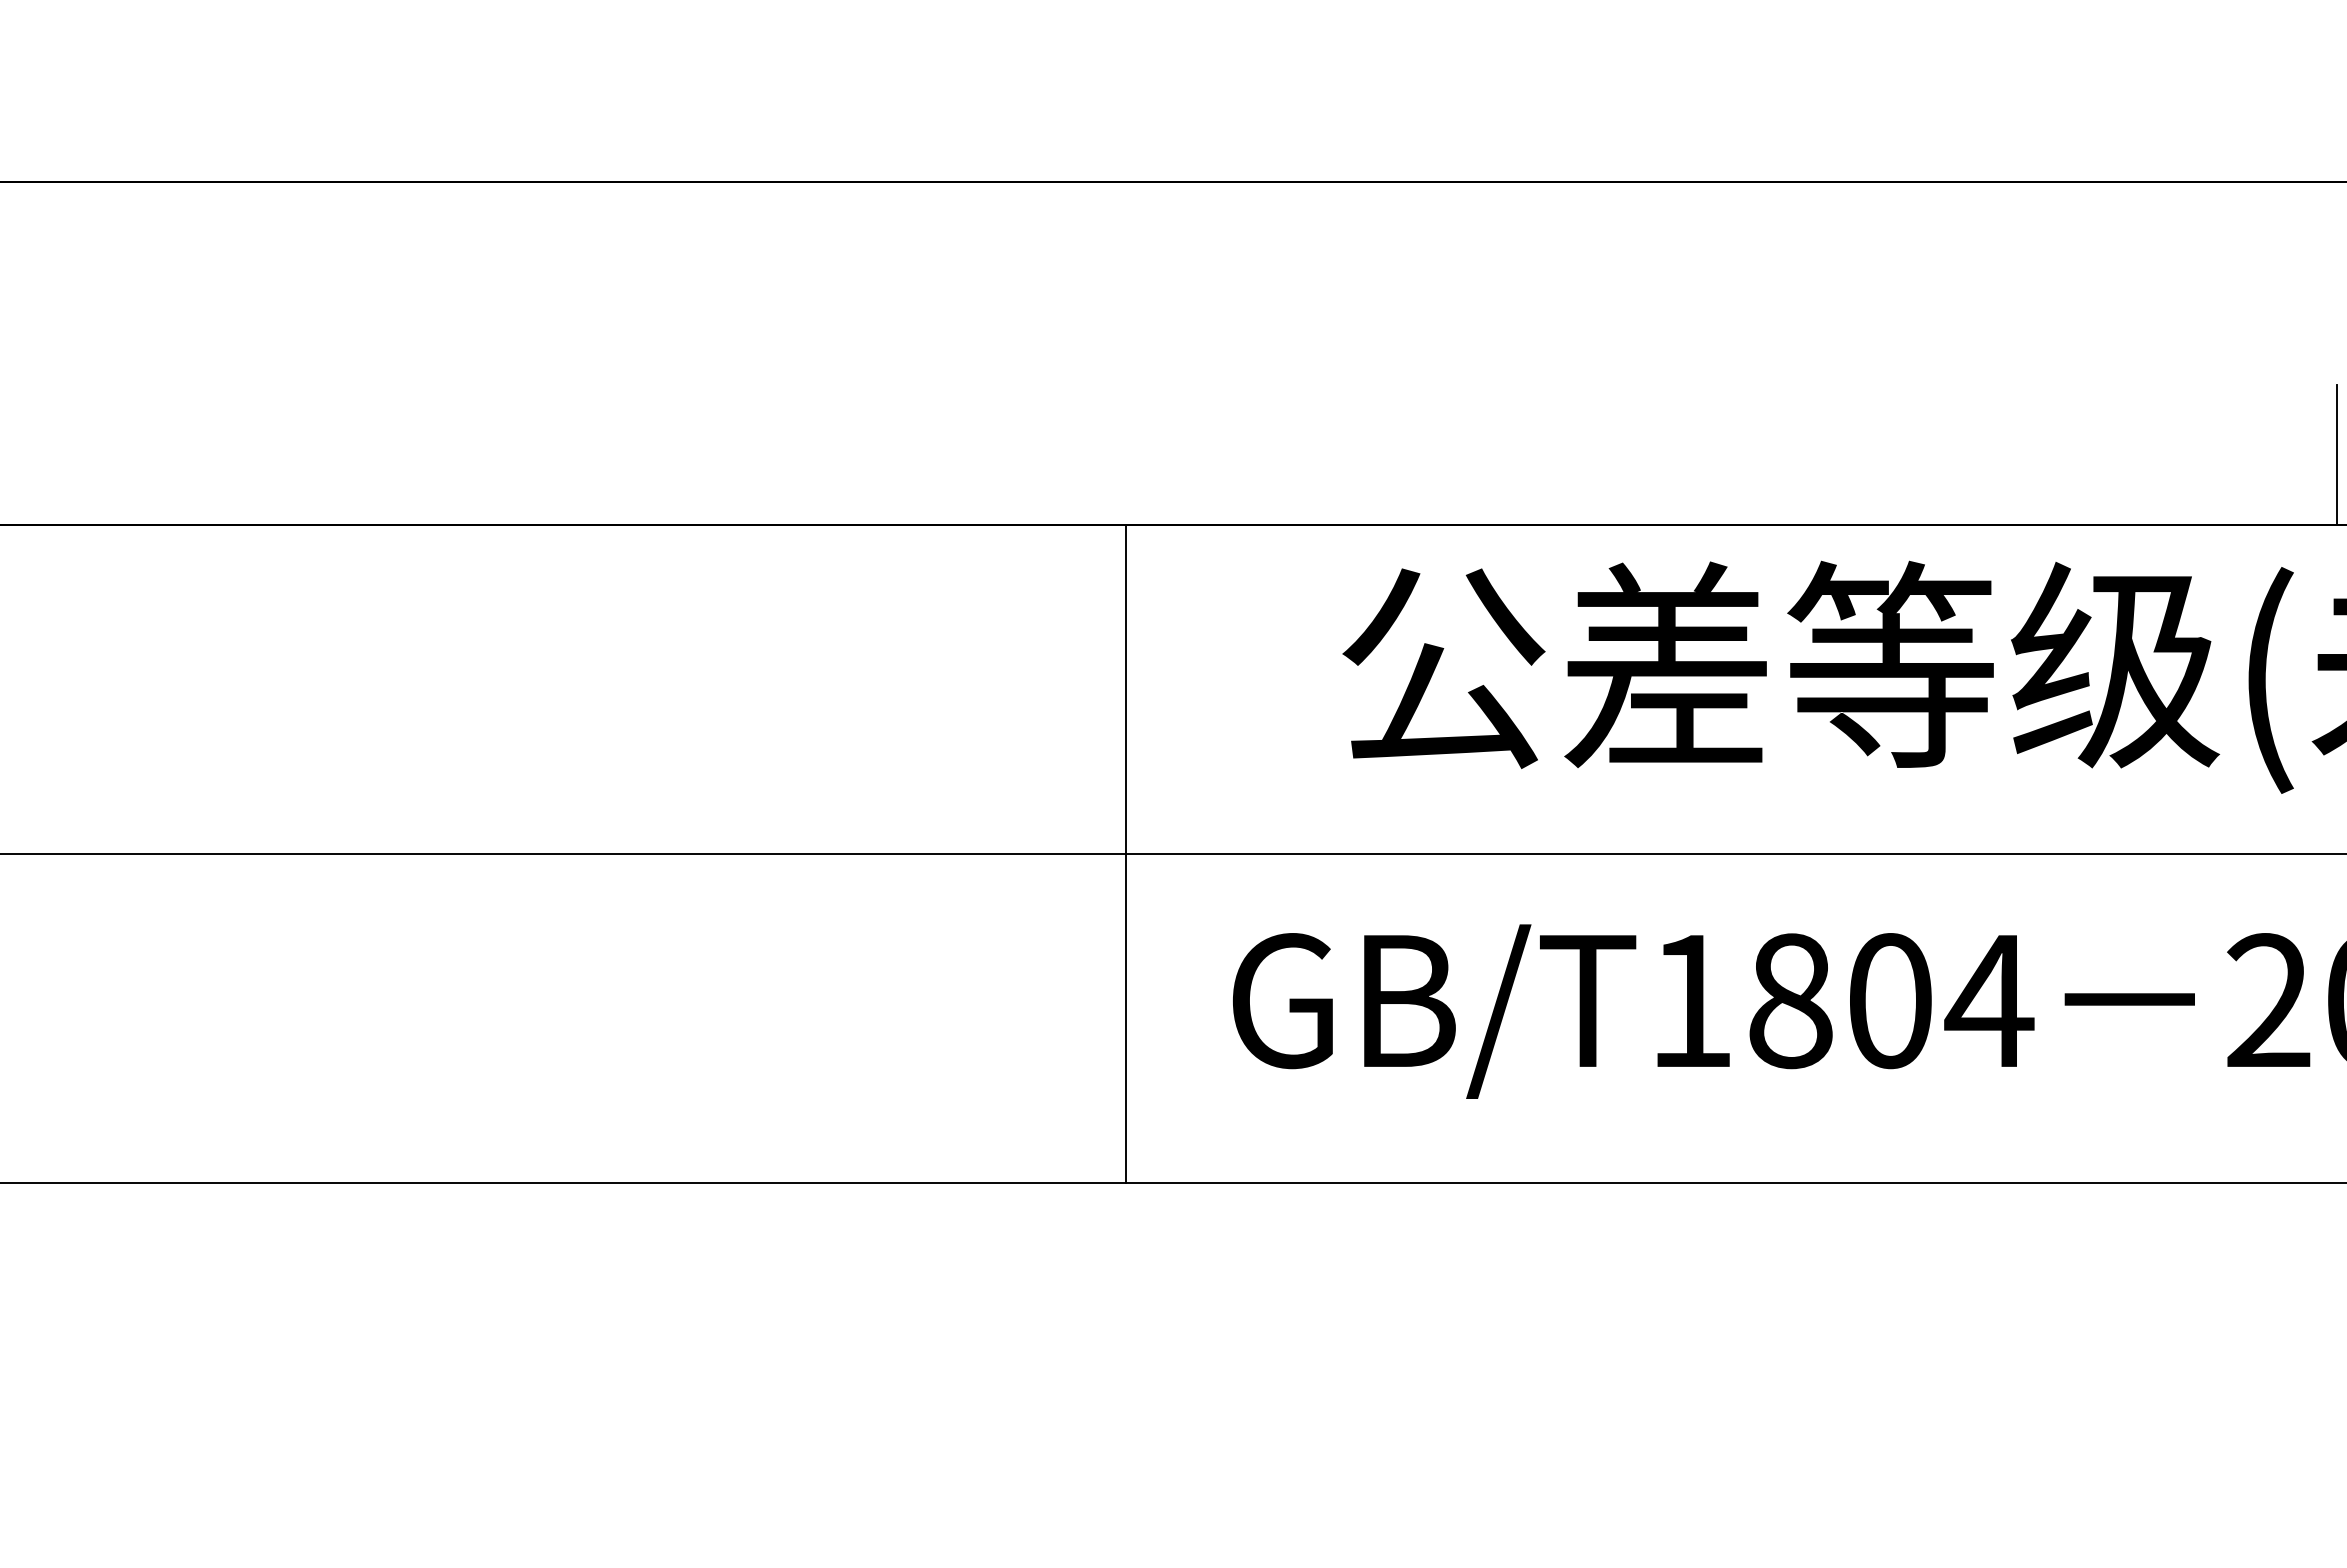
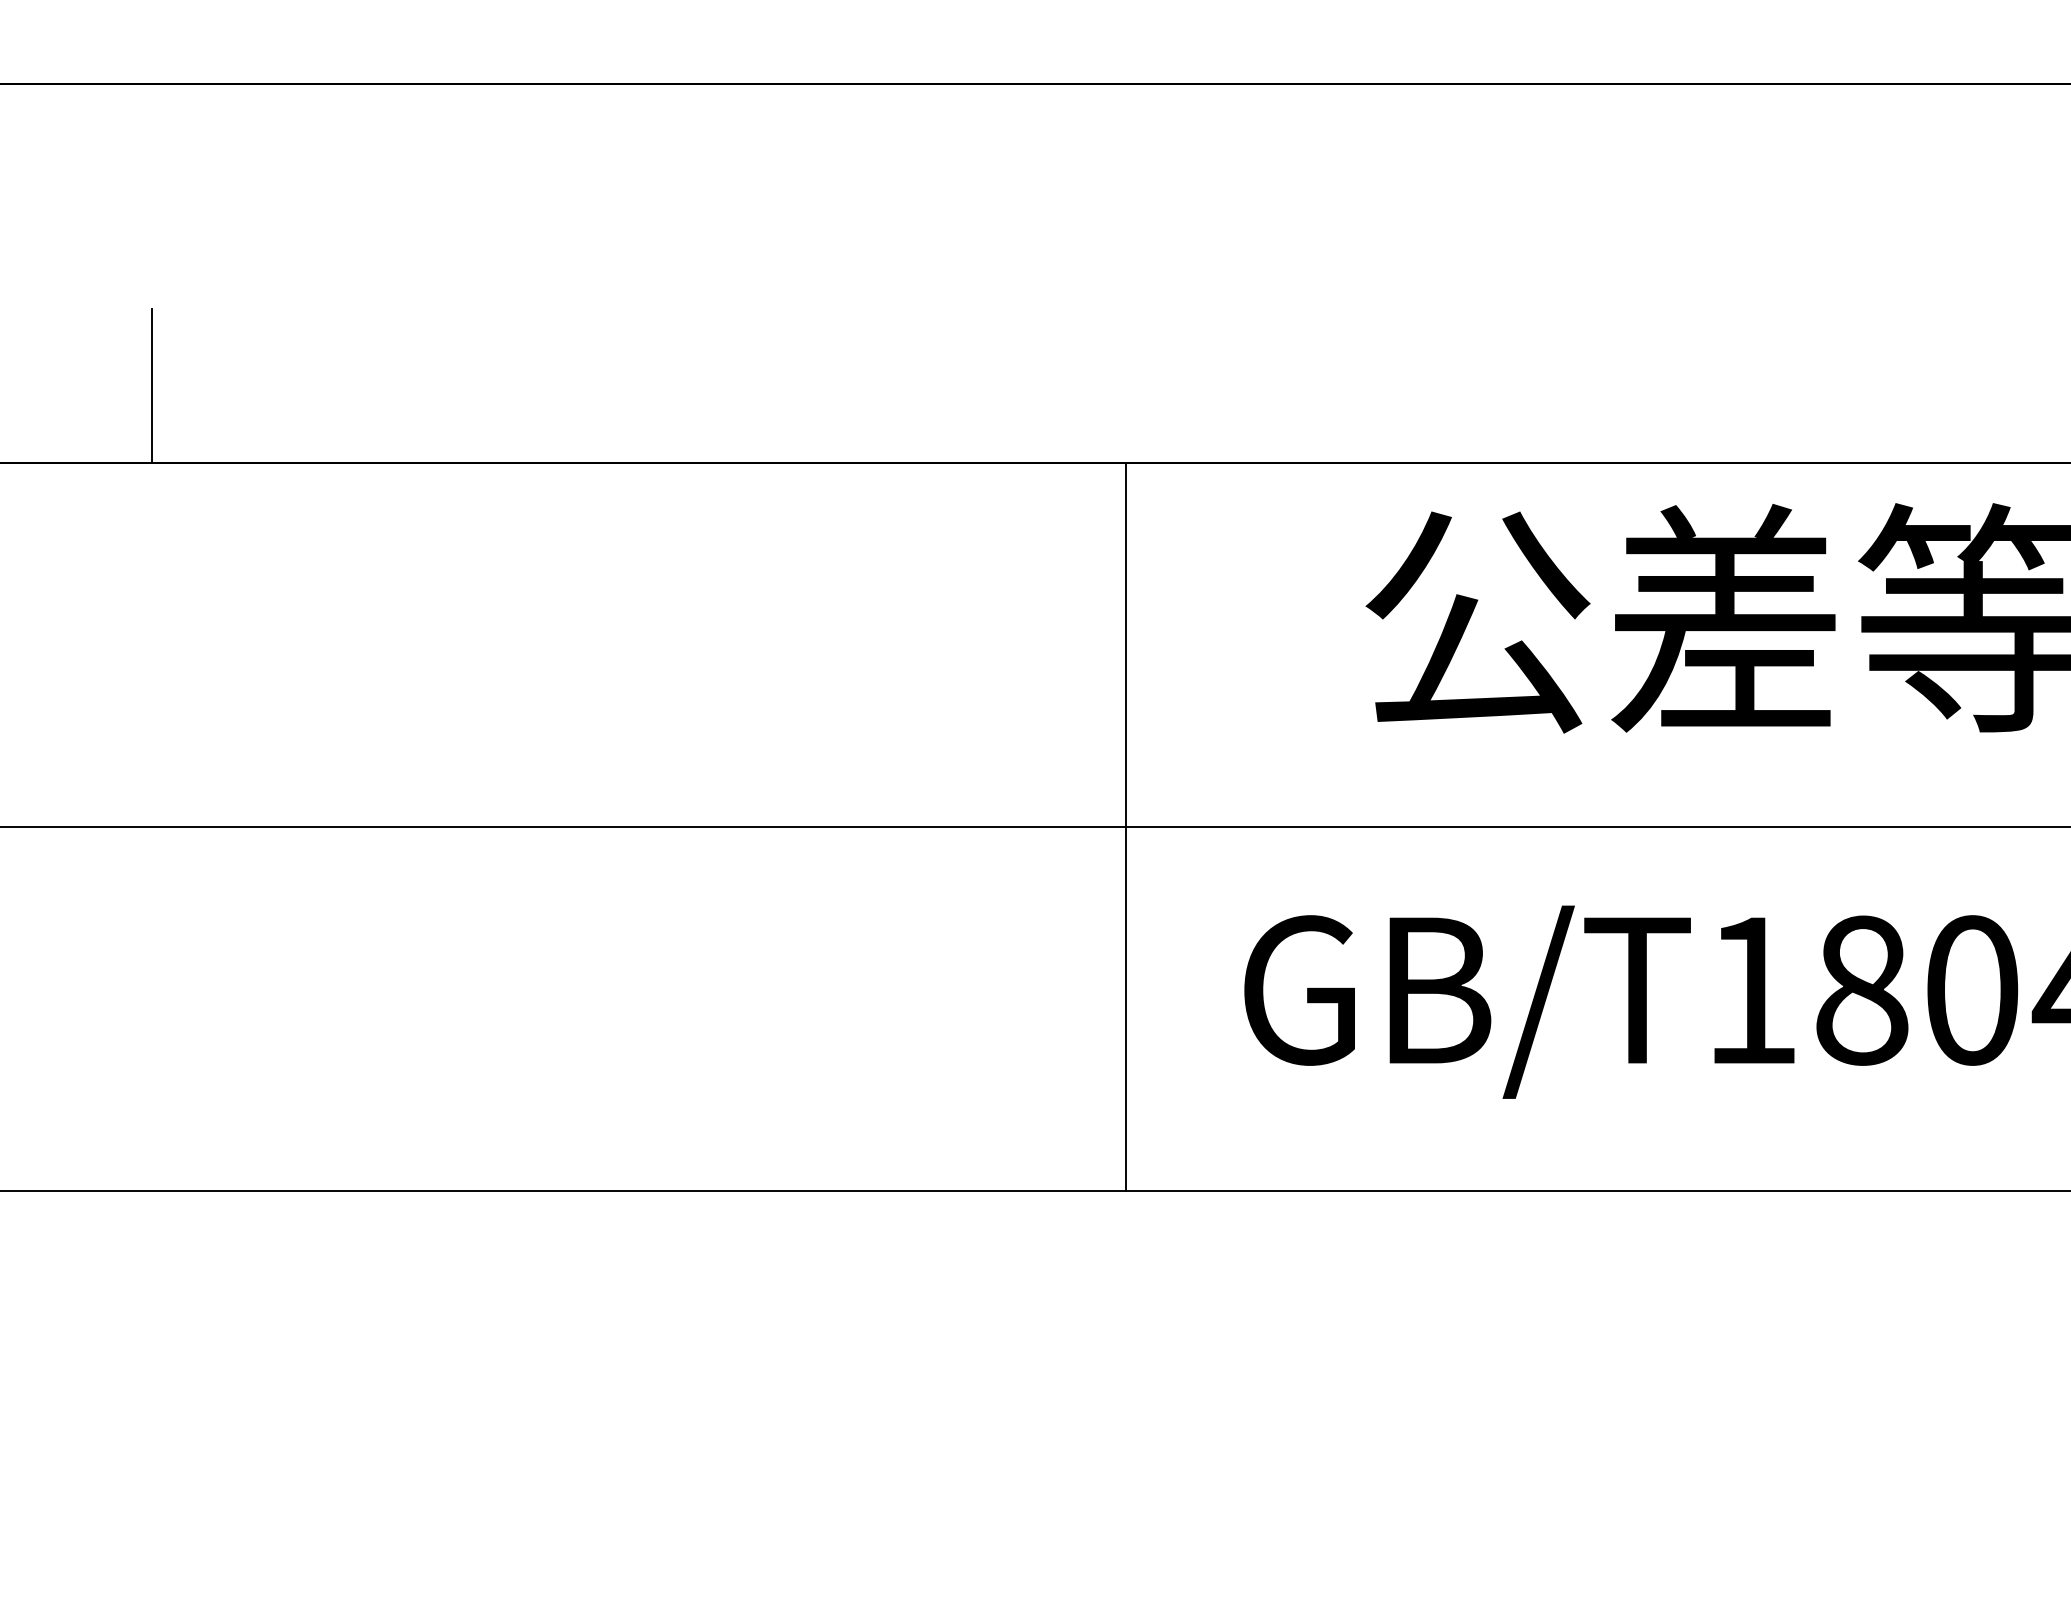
line: (245, 454) -> (151, 385), added

